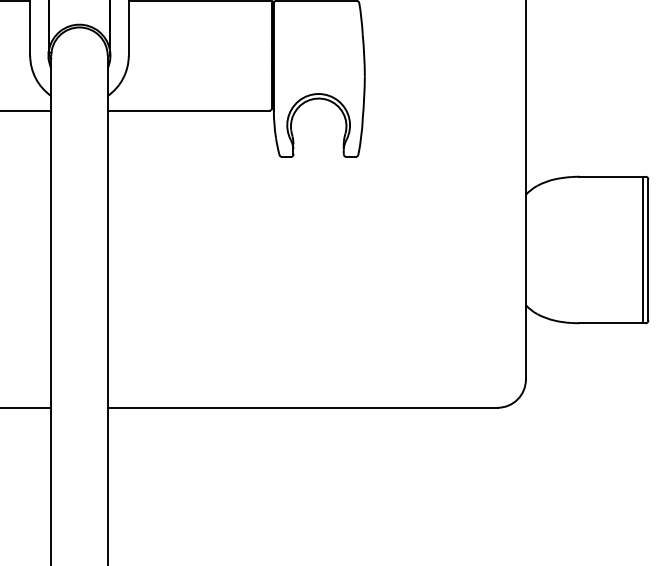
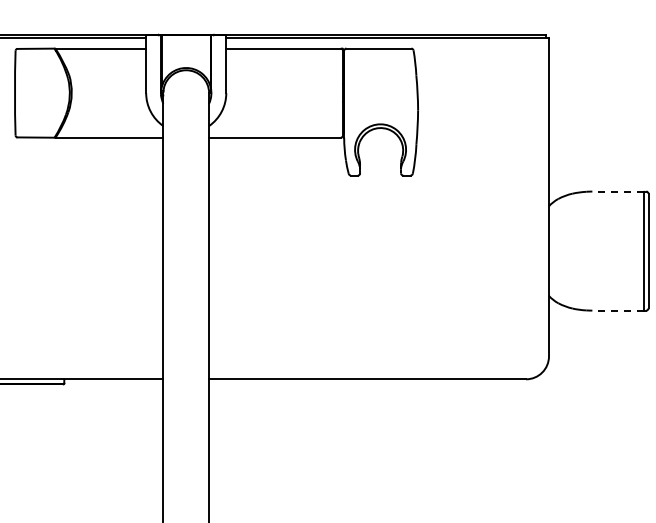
line: (610, 176) -> (617, 191), solid -> dashed
line: (610, 323) -> (617, 310), solid -> dashed

